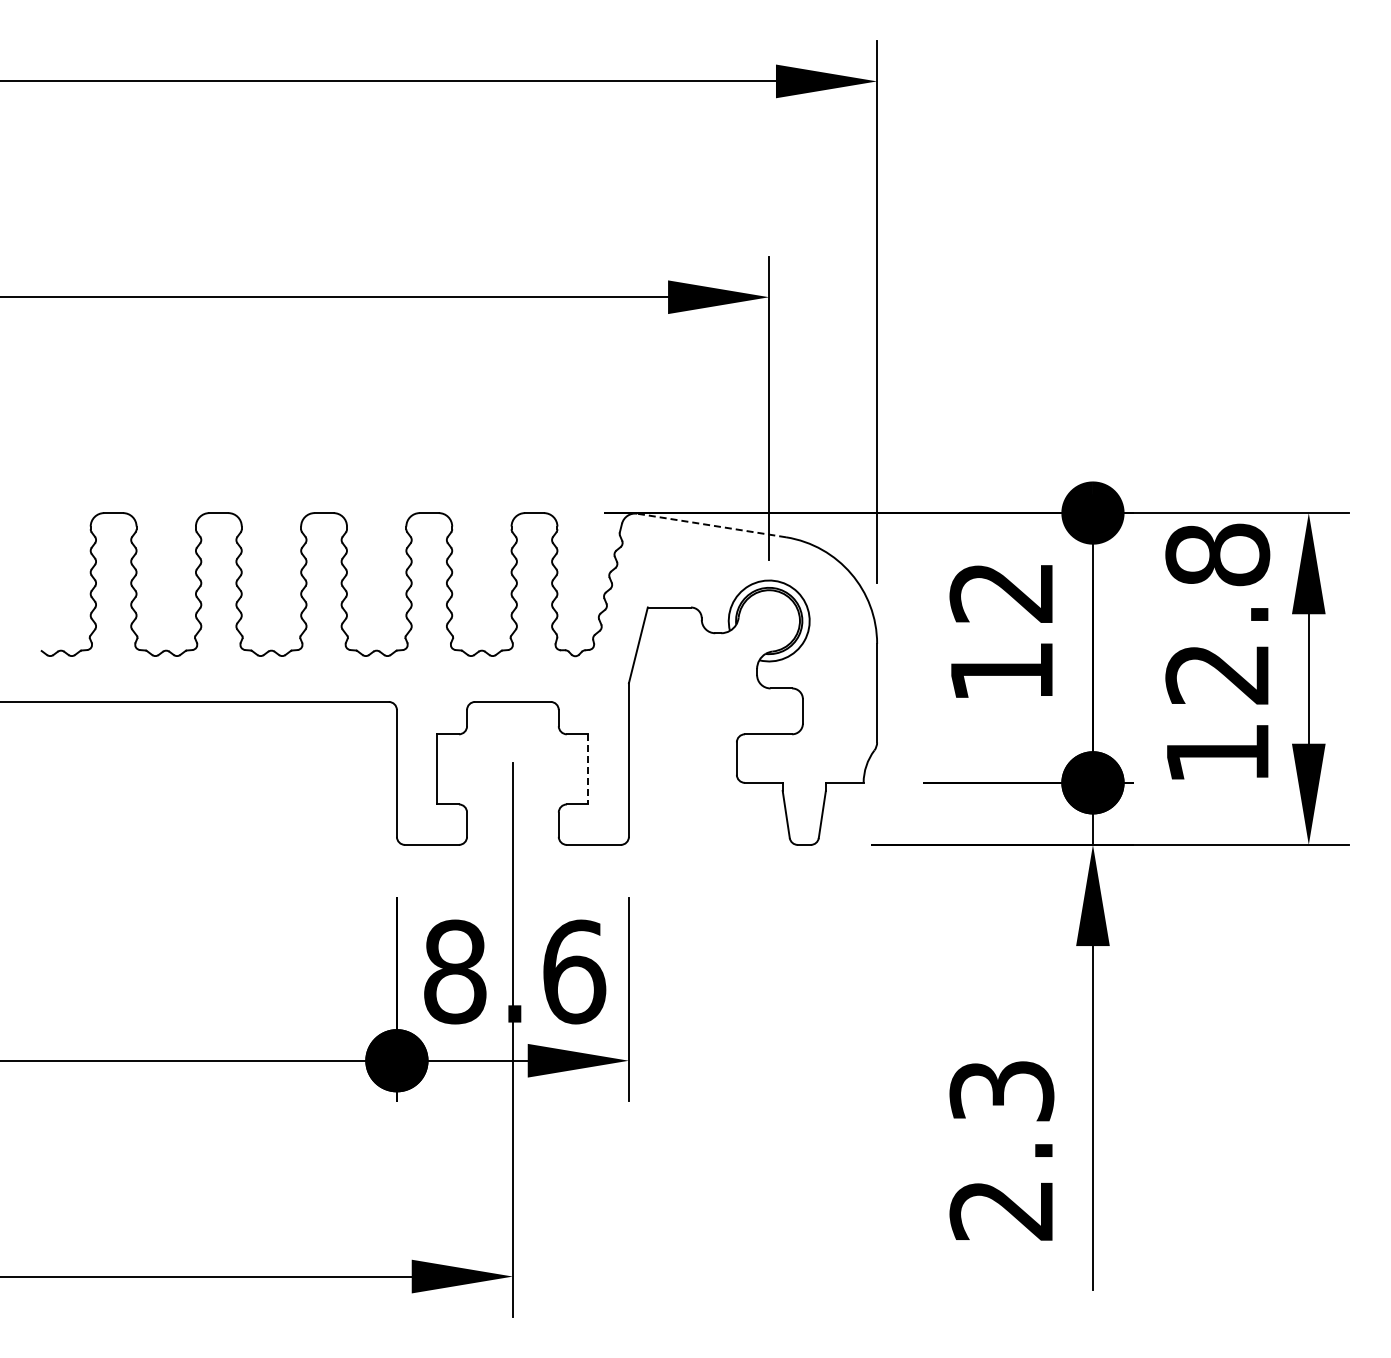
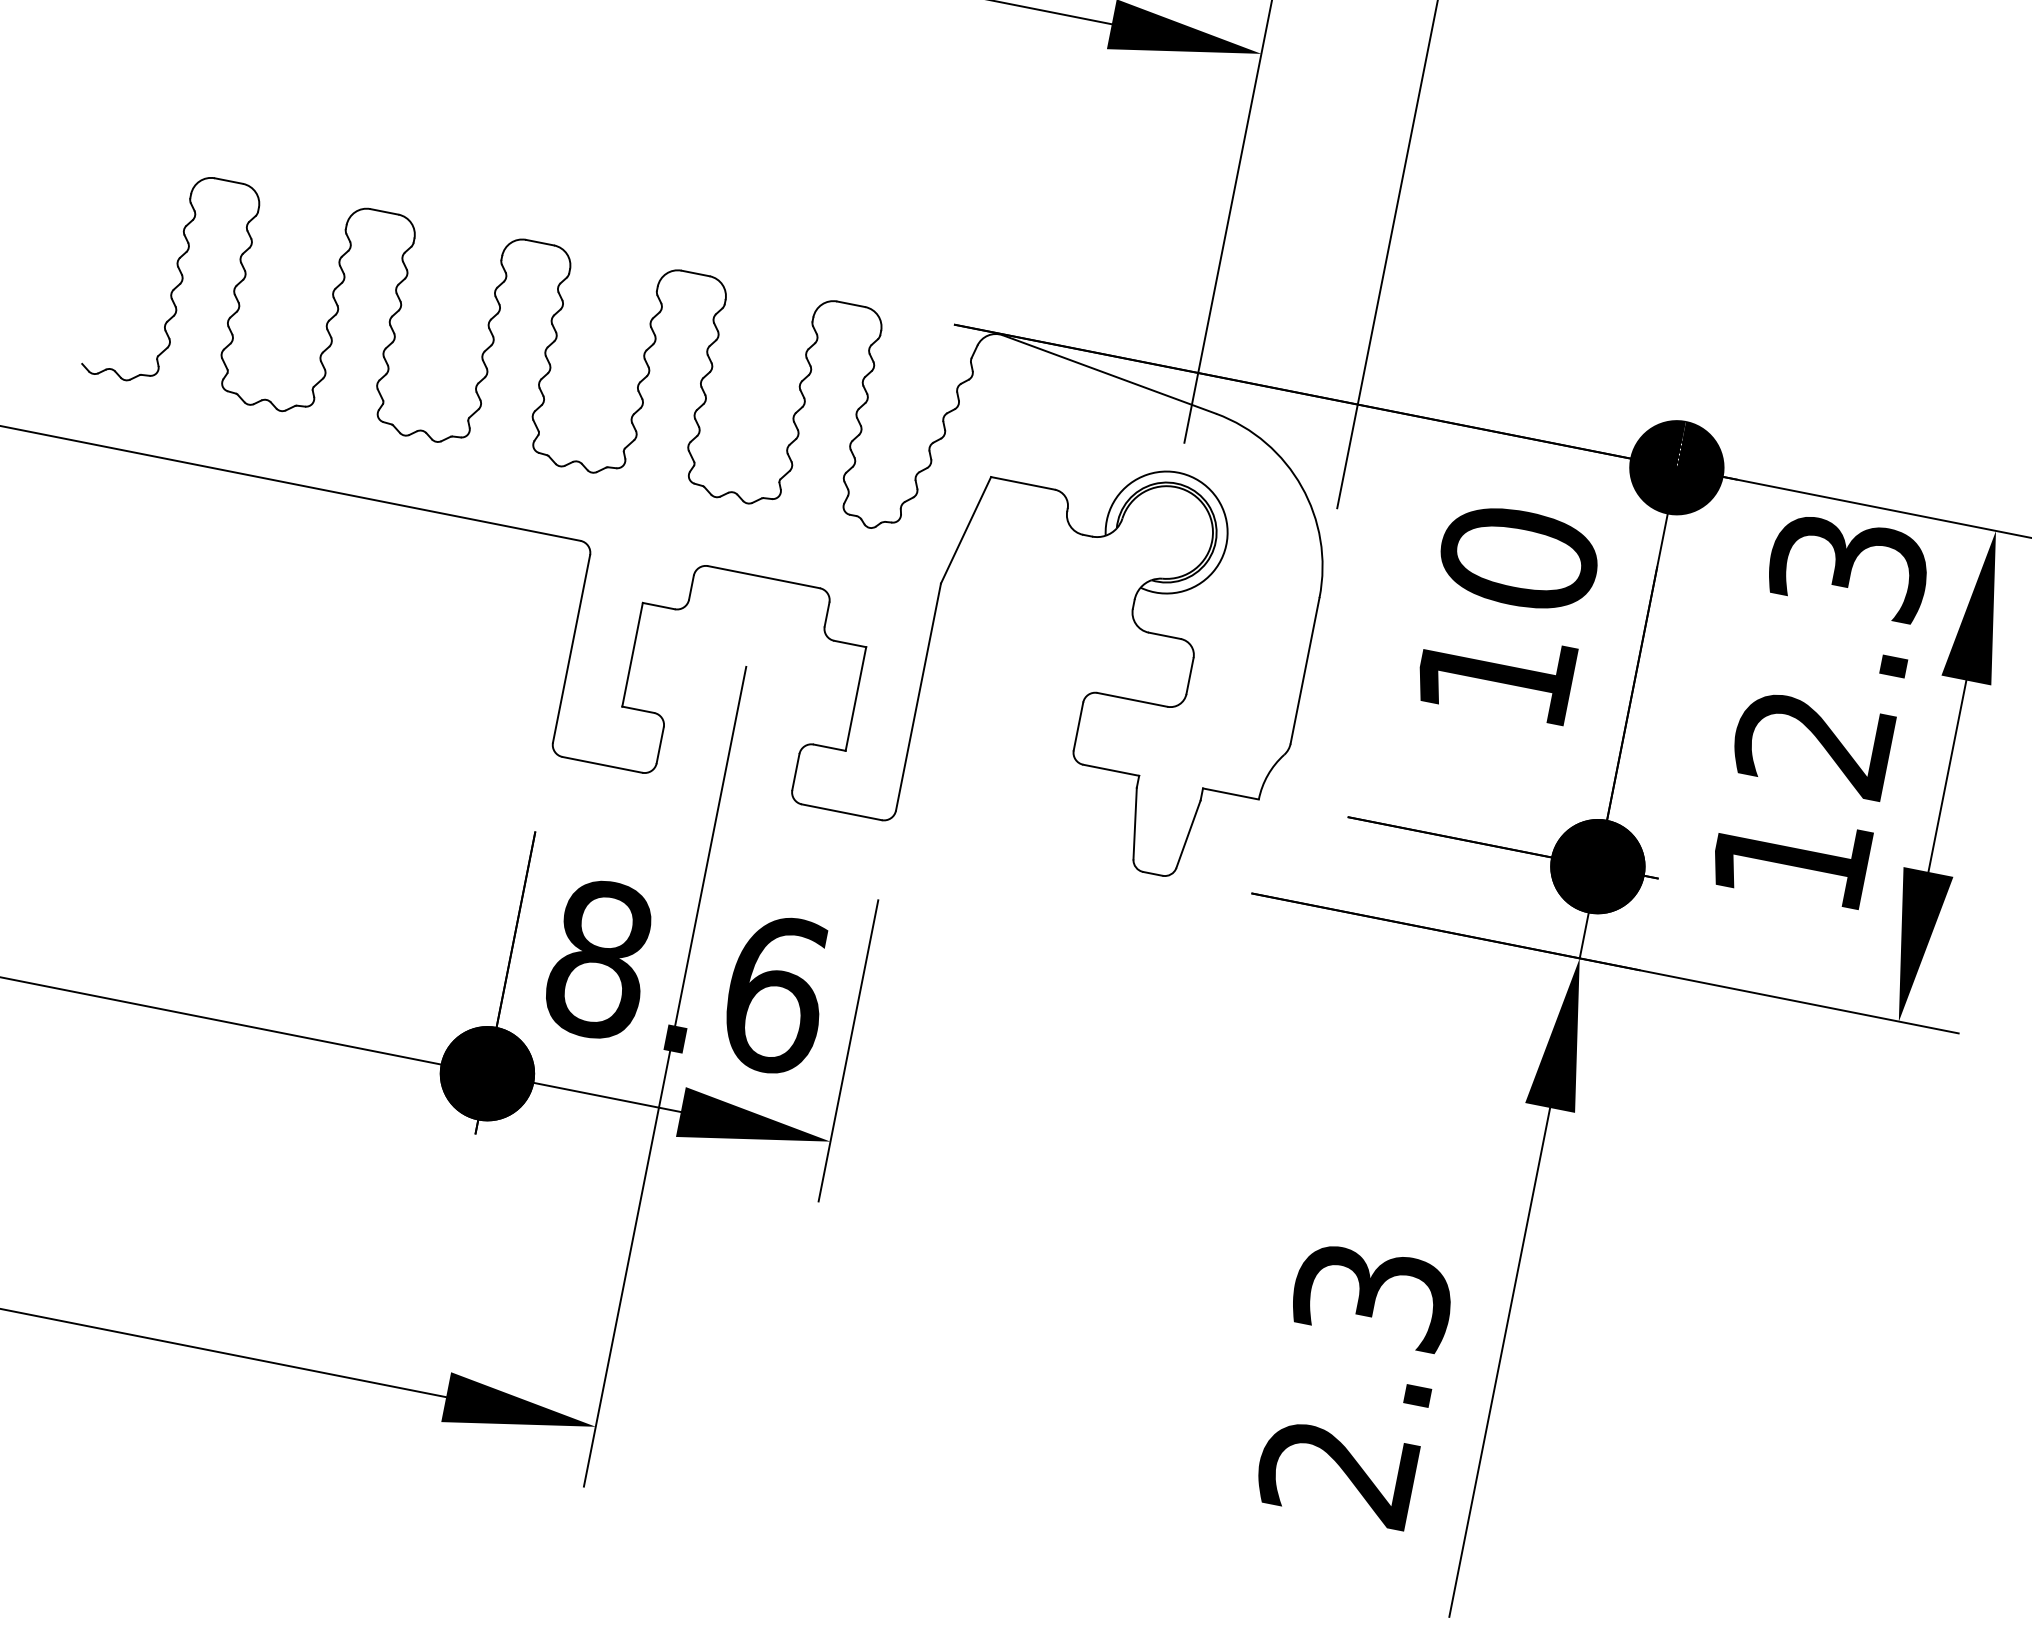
line: (711, 525) -> (1109, 374), dashed -> solid
text: (1217, 554) -> (1848, 565), 12.8 -> 12.3
text: (1001, 592) -> (1518, 558), 12 -> 10
line: (588, 769) -> (855, 699), dashed -> solid

